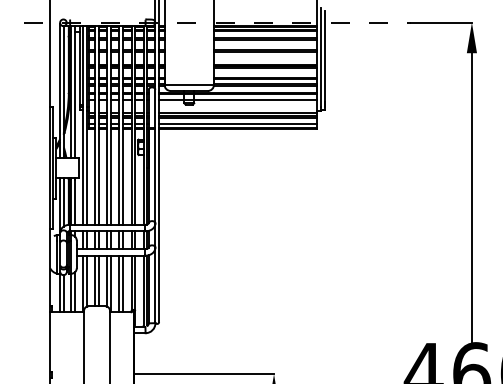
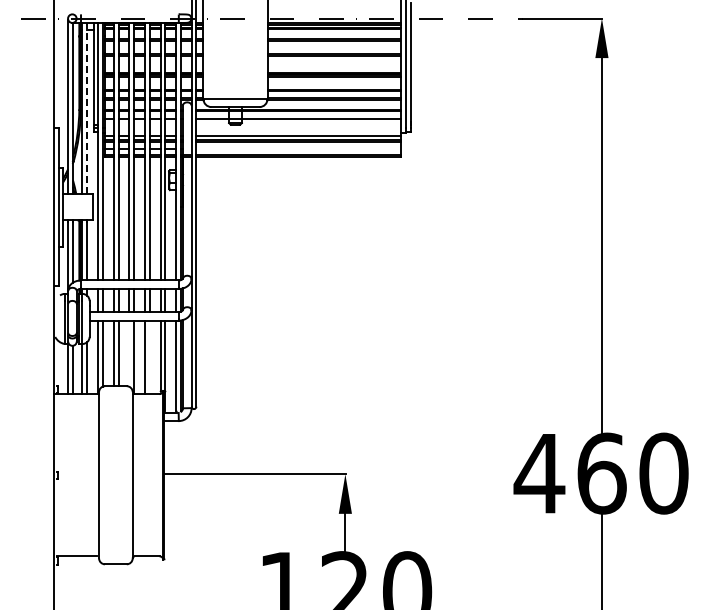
line: (75, 92) -> (87, 108), solid -> dashed
line: (237, 123) -> (298, 149), removed
line: (107, 281) -> (129, 353), removed
line: (122, 284) -> (149, 357), removed

